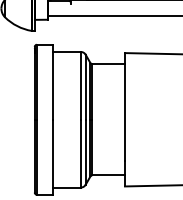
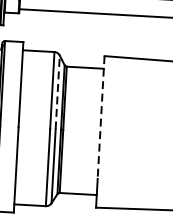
line: (85, 87) -> (57, 92), solid -> dashed
line: (125, 107) -> (101, 117), solid -> dashed

